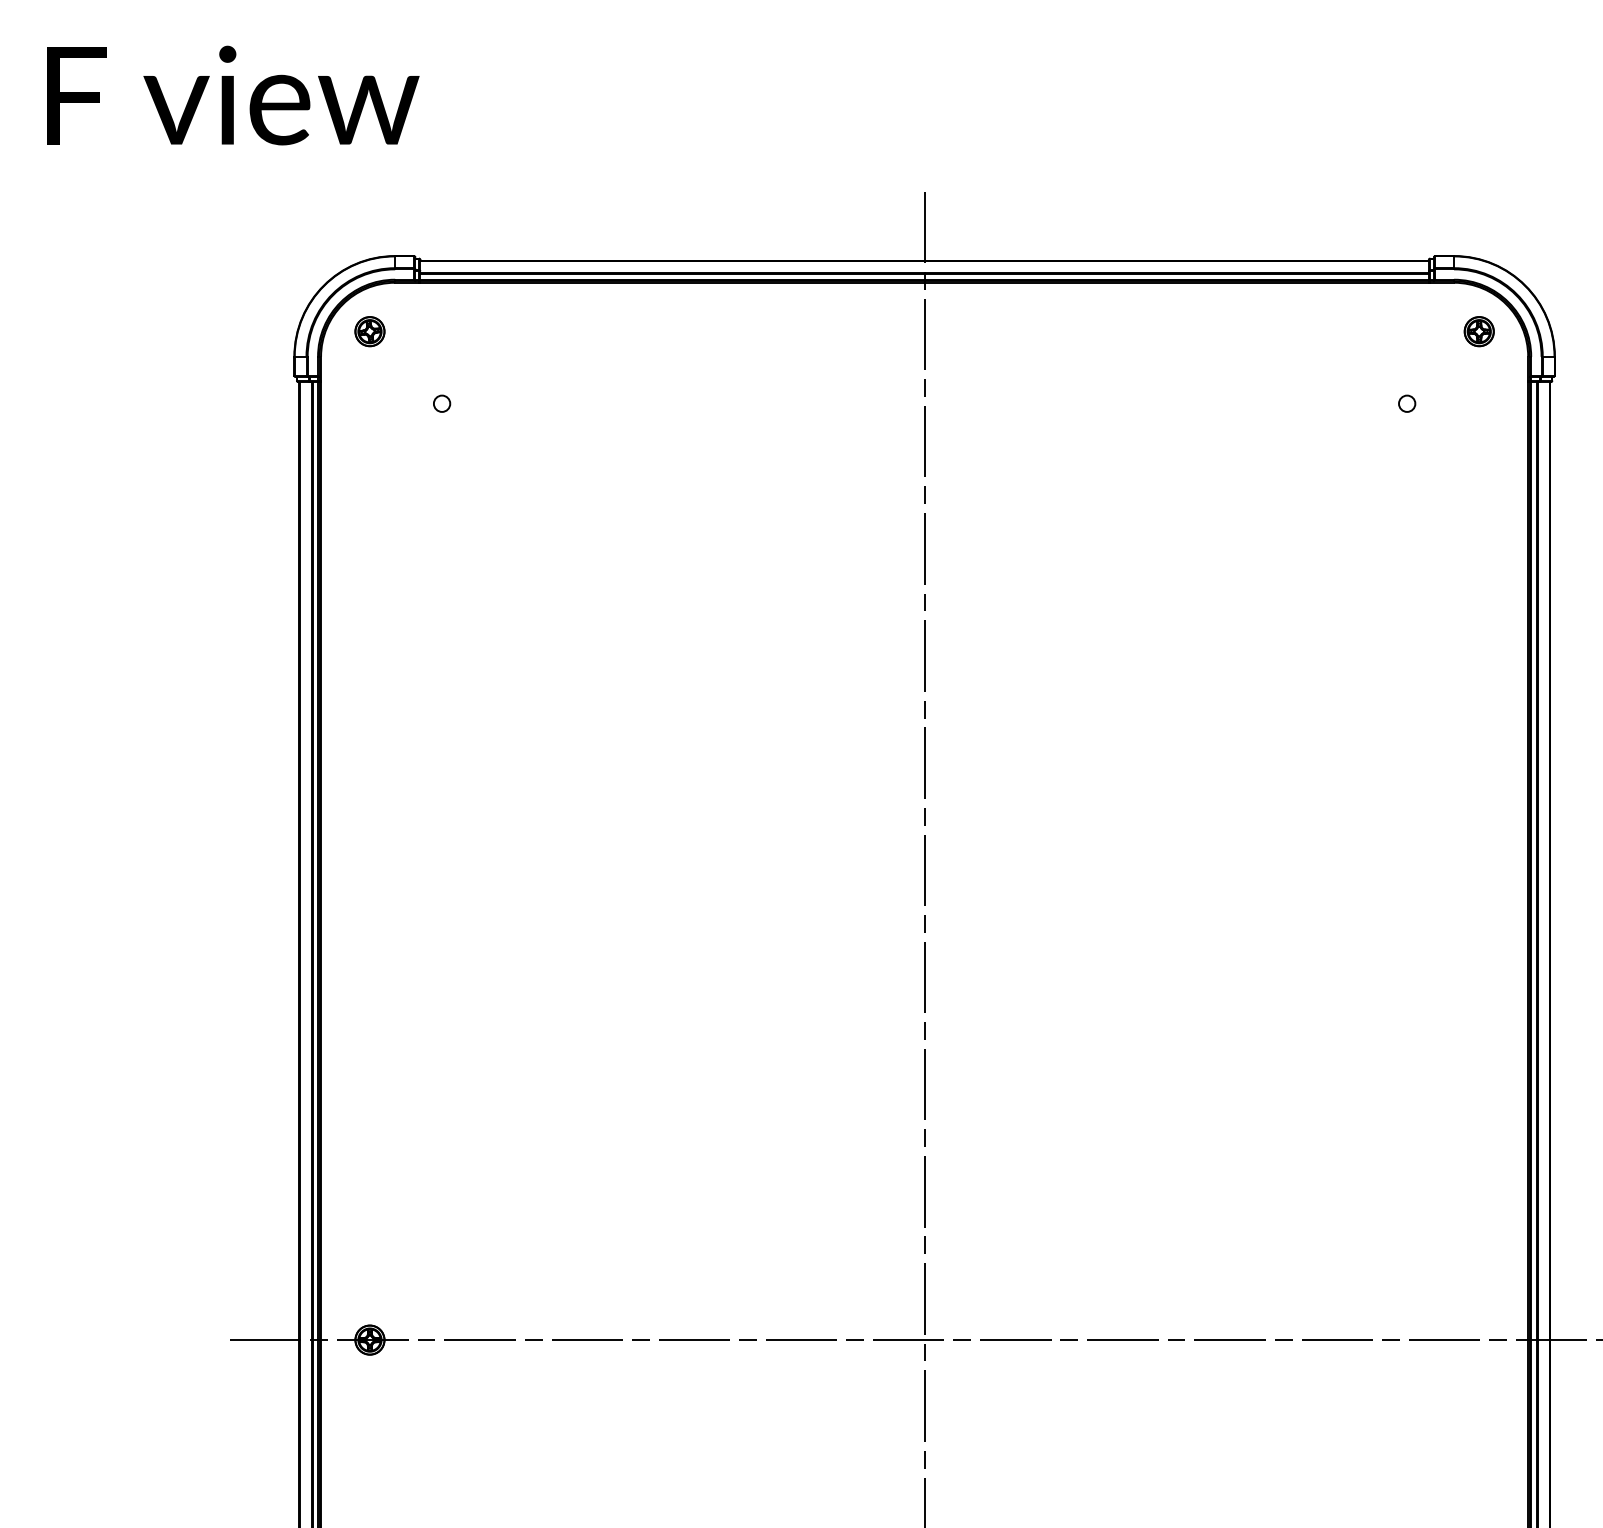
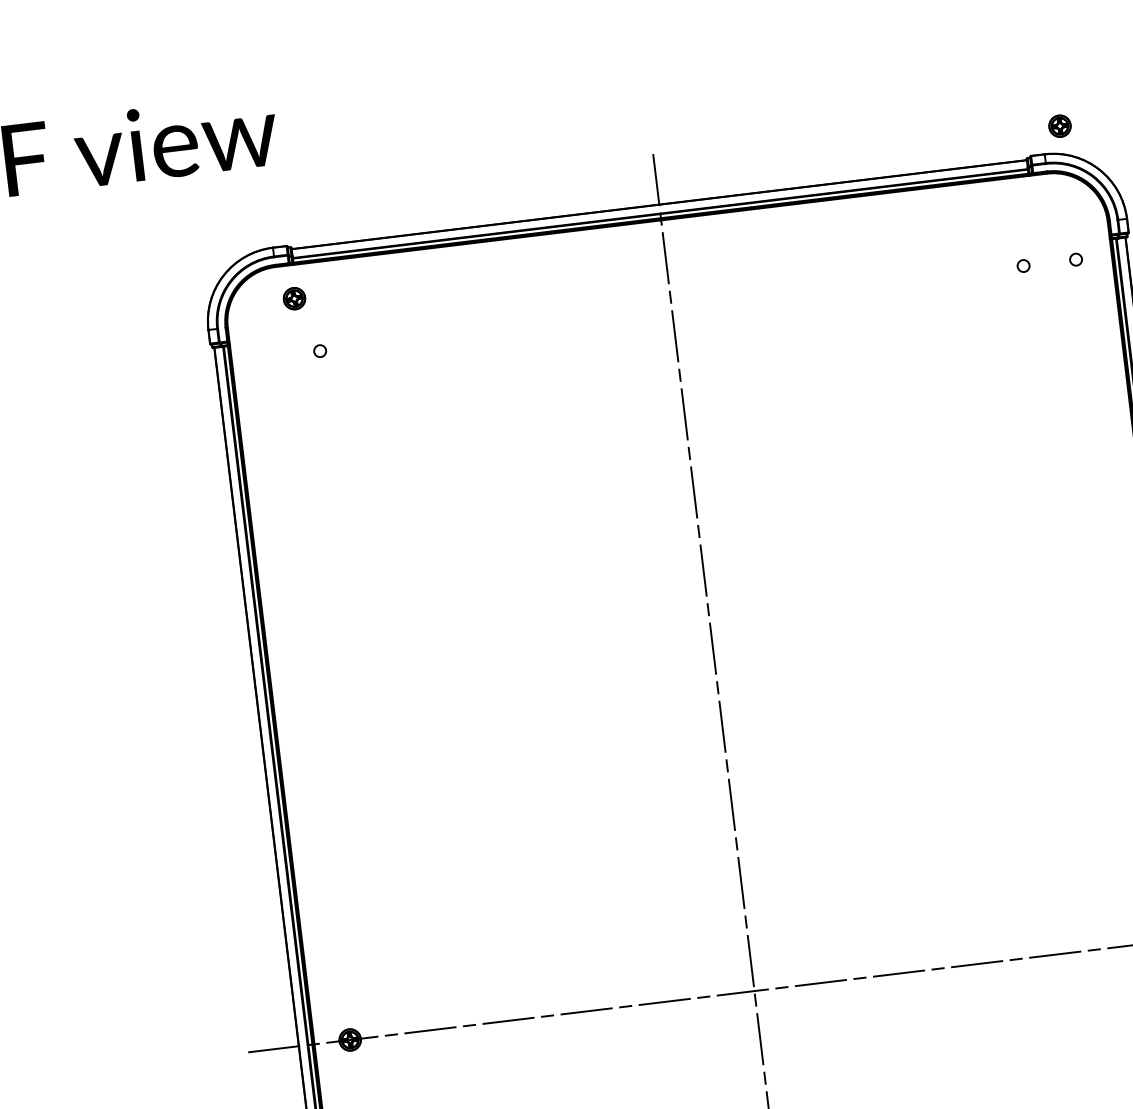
part: (369, 331) -> (294, 298), moved
part: (1478, 331) -> (1059, 126), moved
circle: (1479, 403) -> (1076, 259), added

